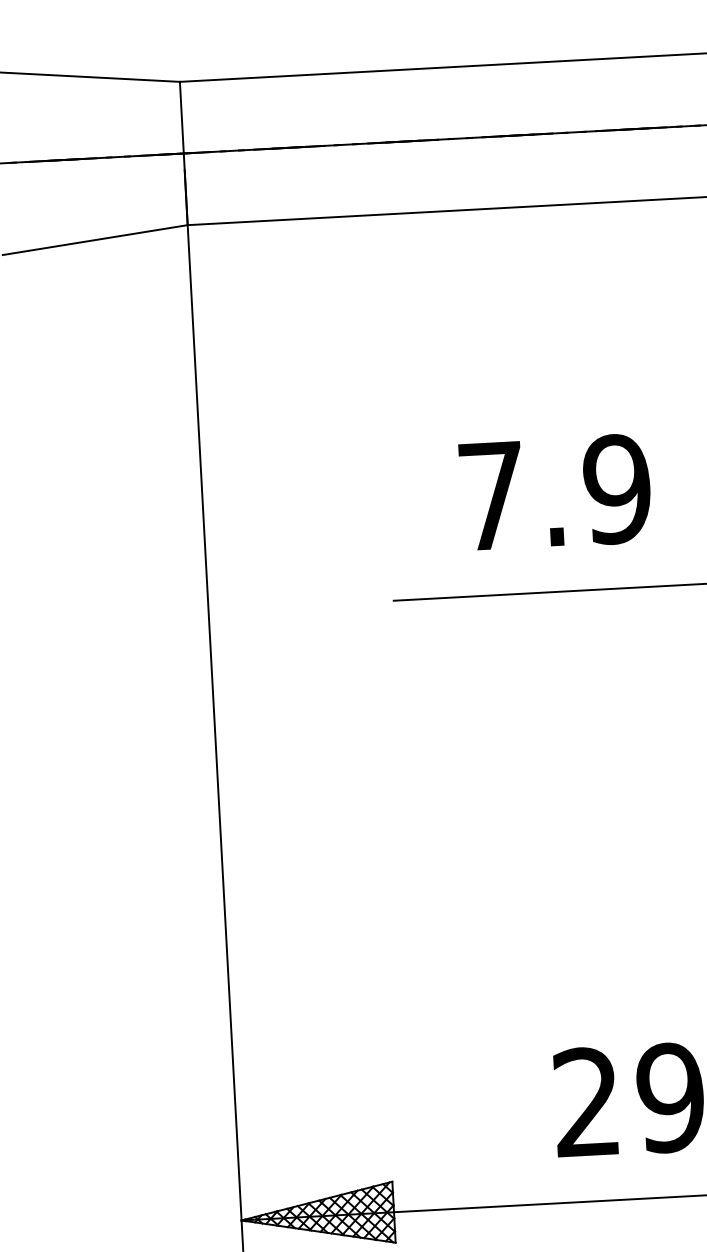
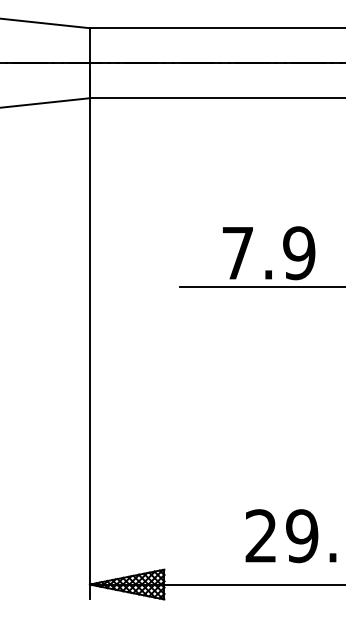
text: (556, 493) -> (269, 253), moved

